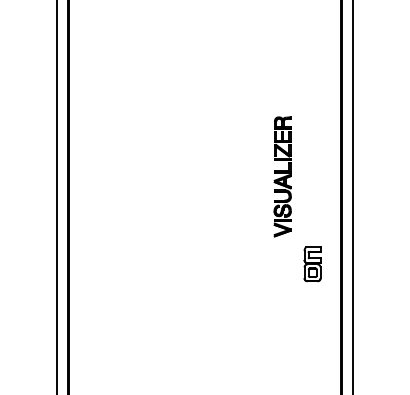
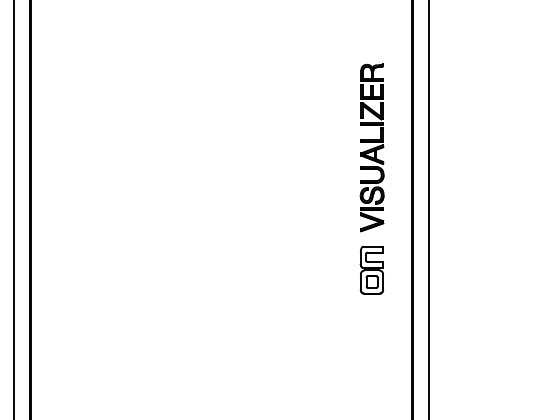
part: (282, 176) -> (371, 147), moved

